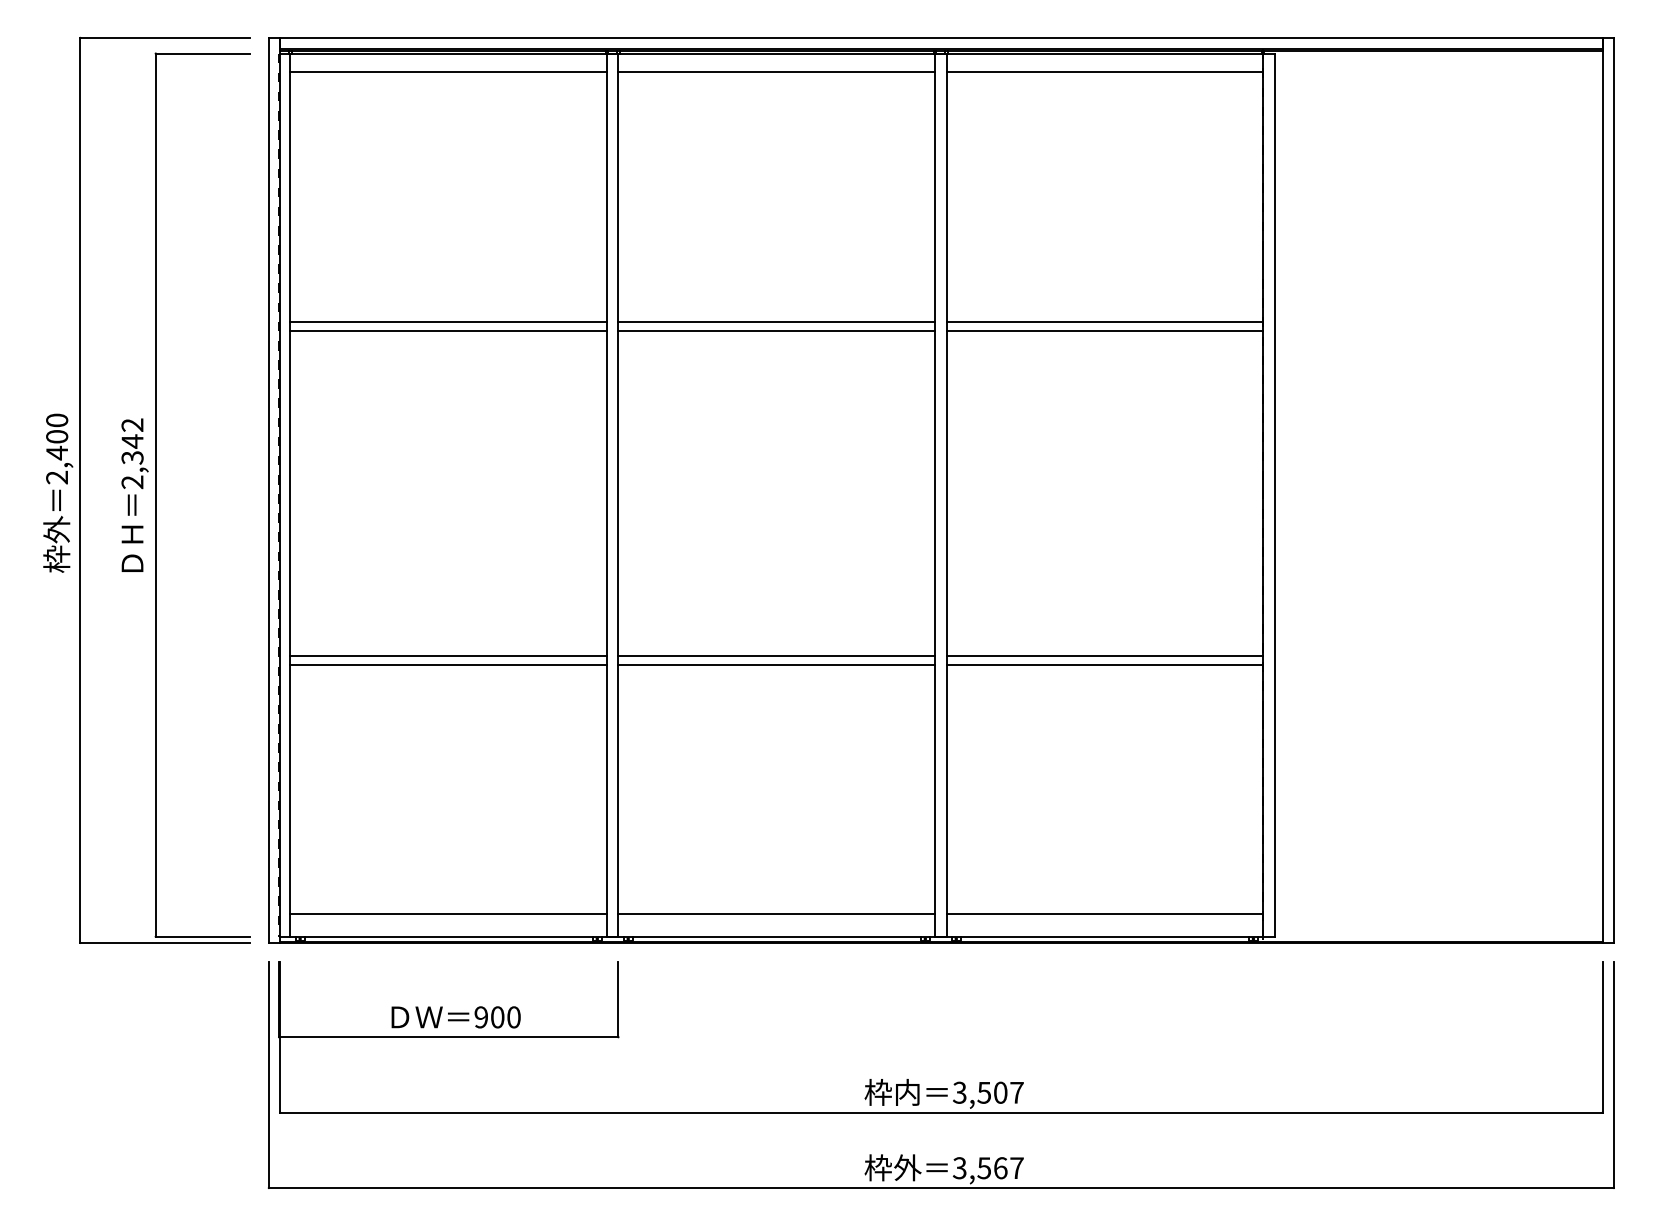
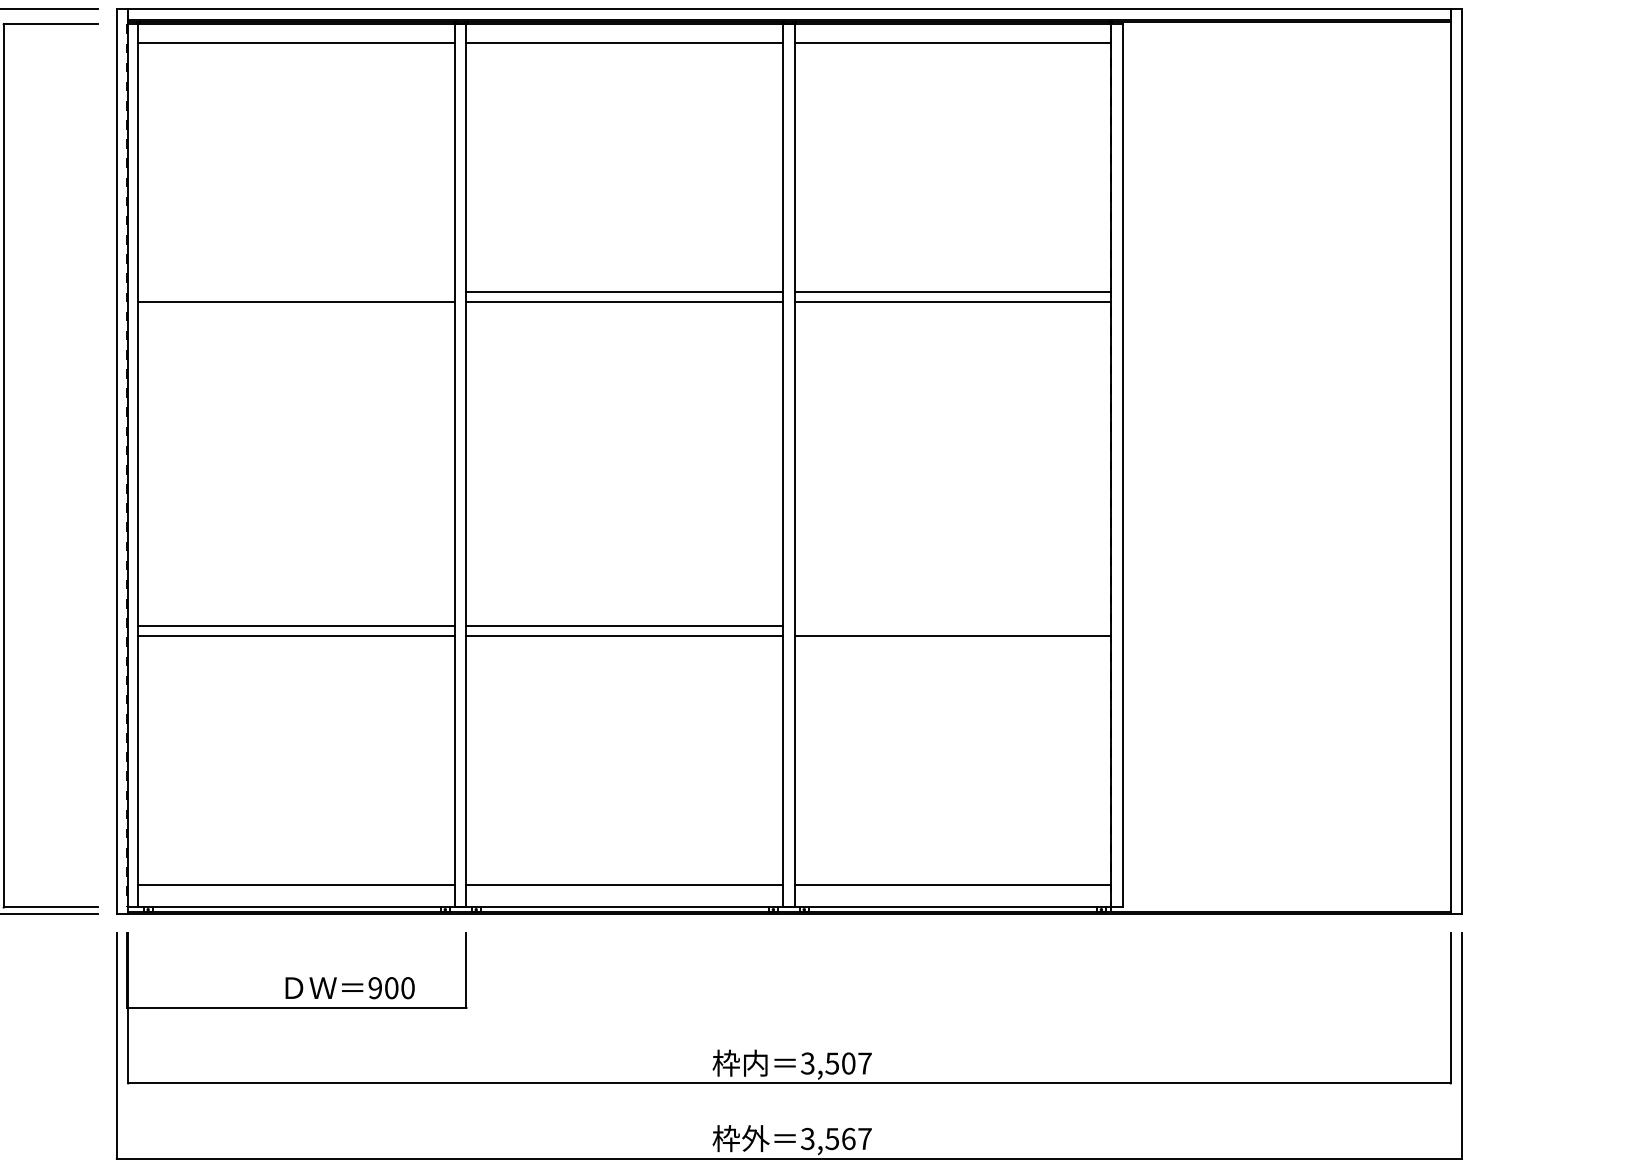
line: (448, 321) -> (296, 292), removed
line: (1104, 655) -> (952, 626), removed
text: (455, 1017) -> (349, 988), moved

